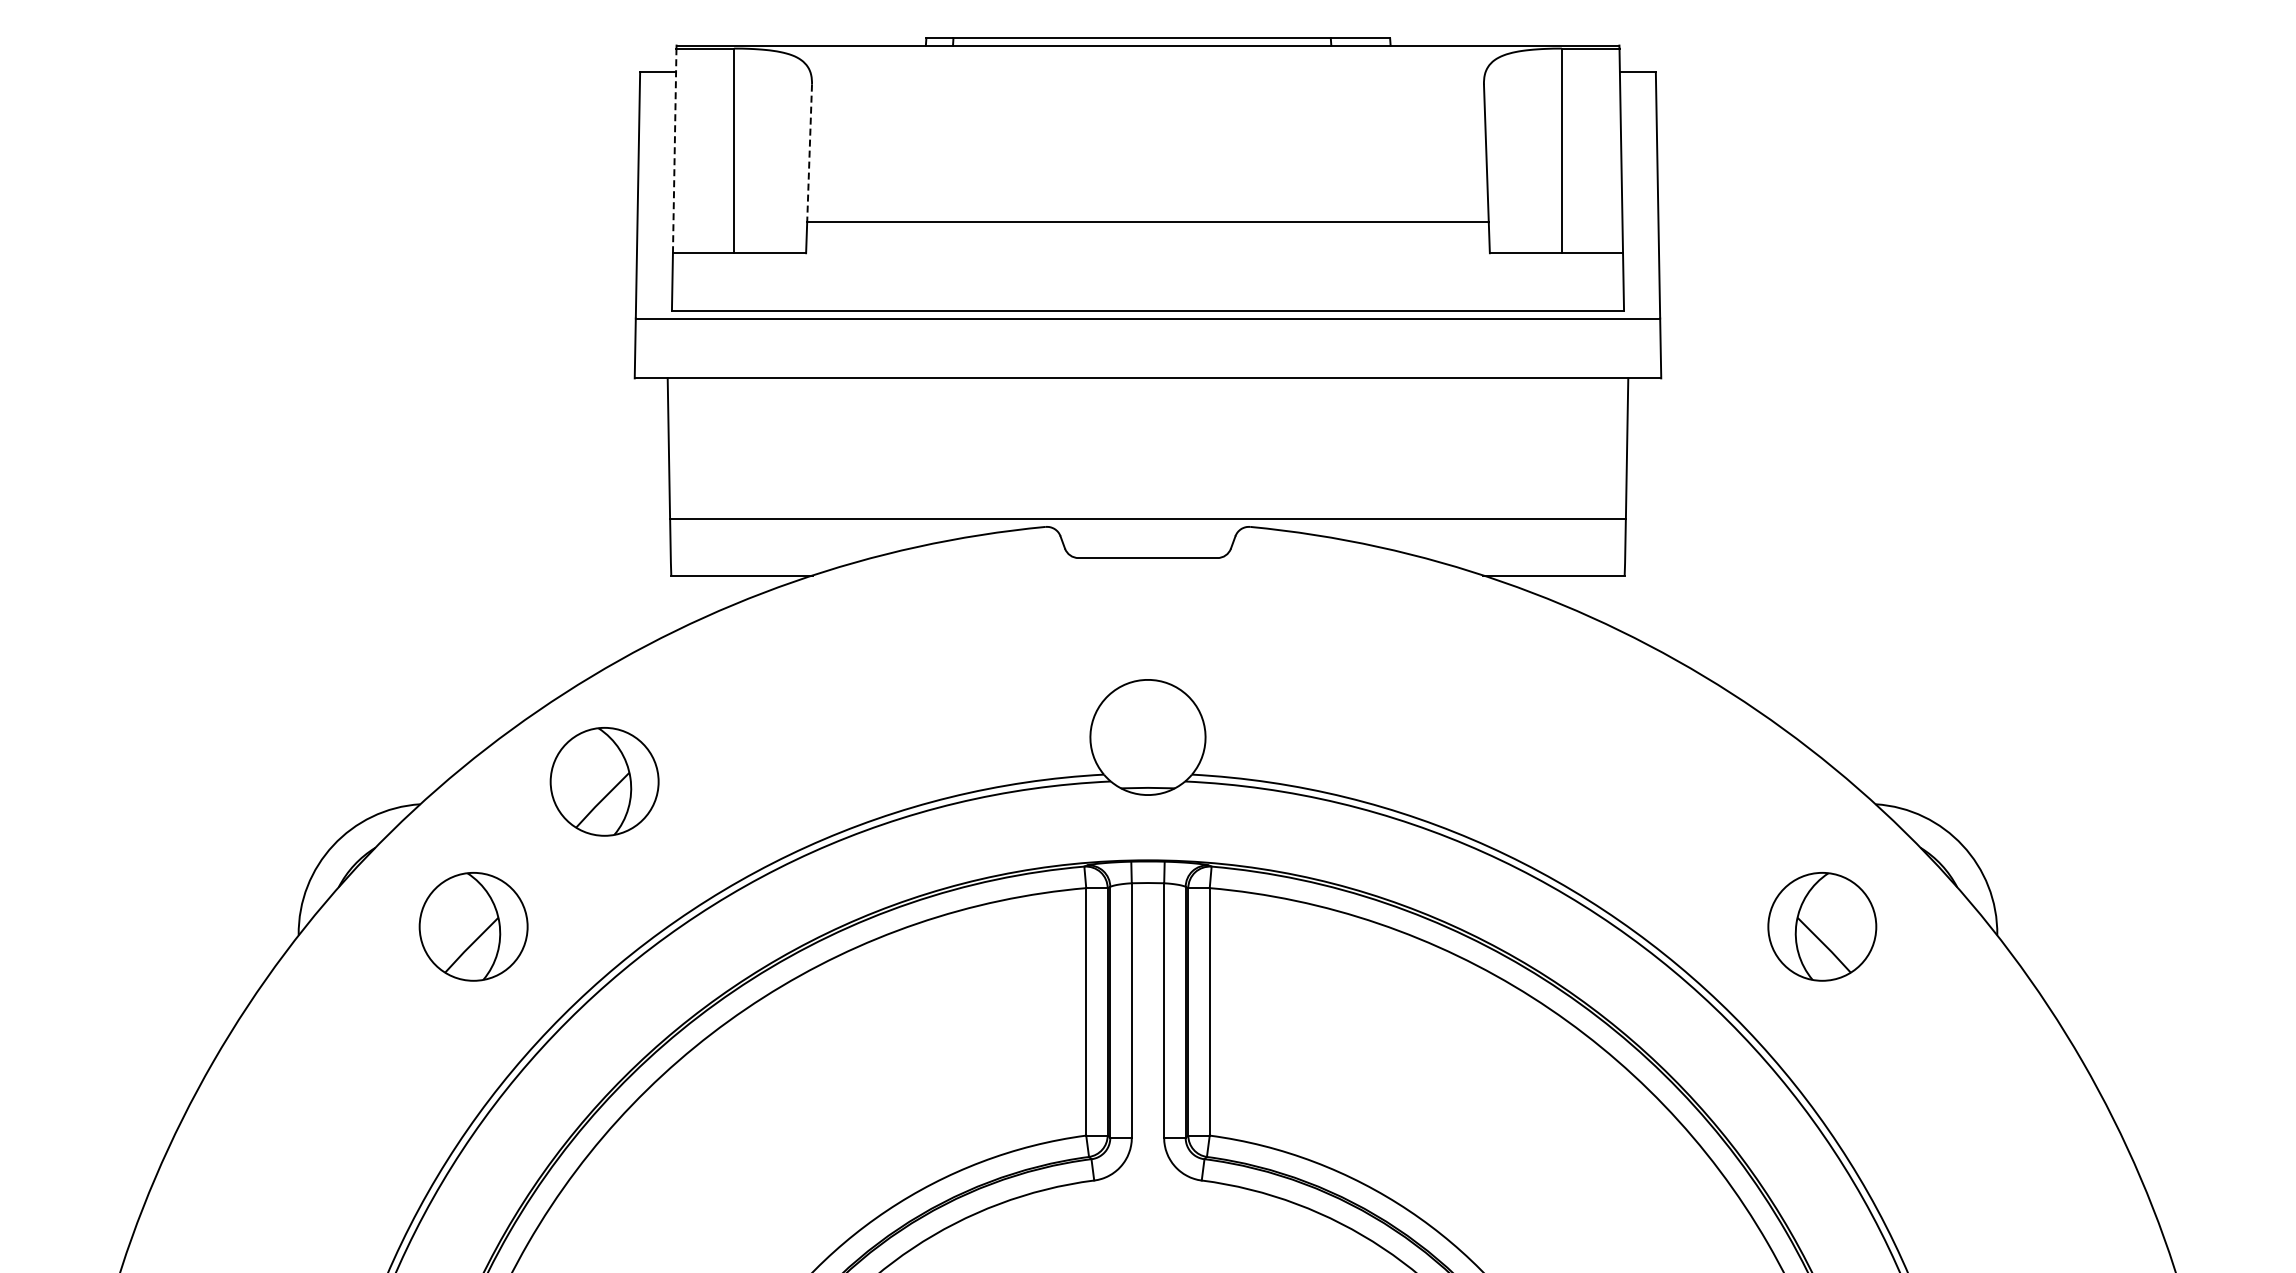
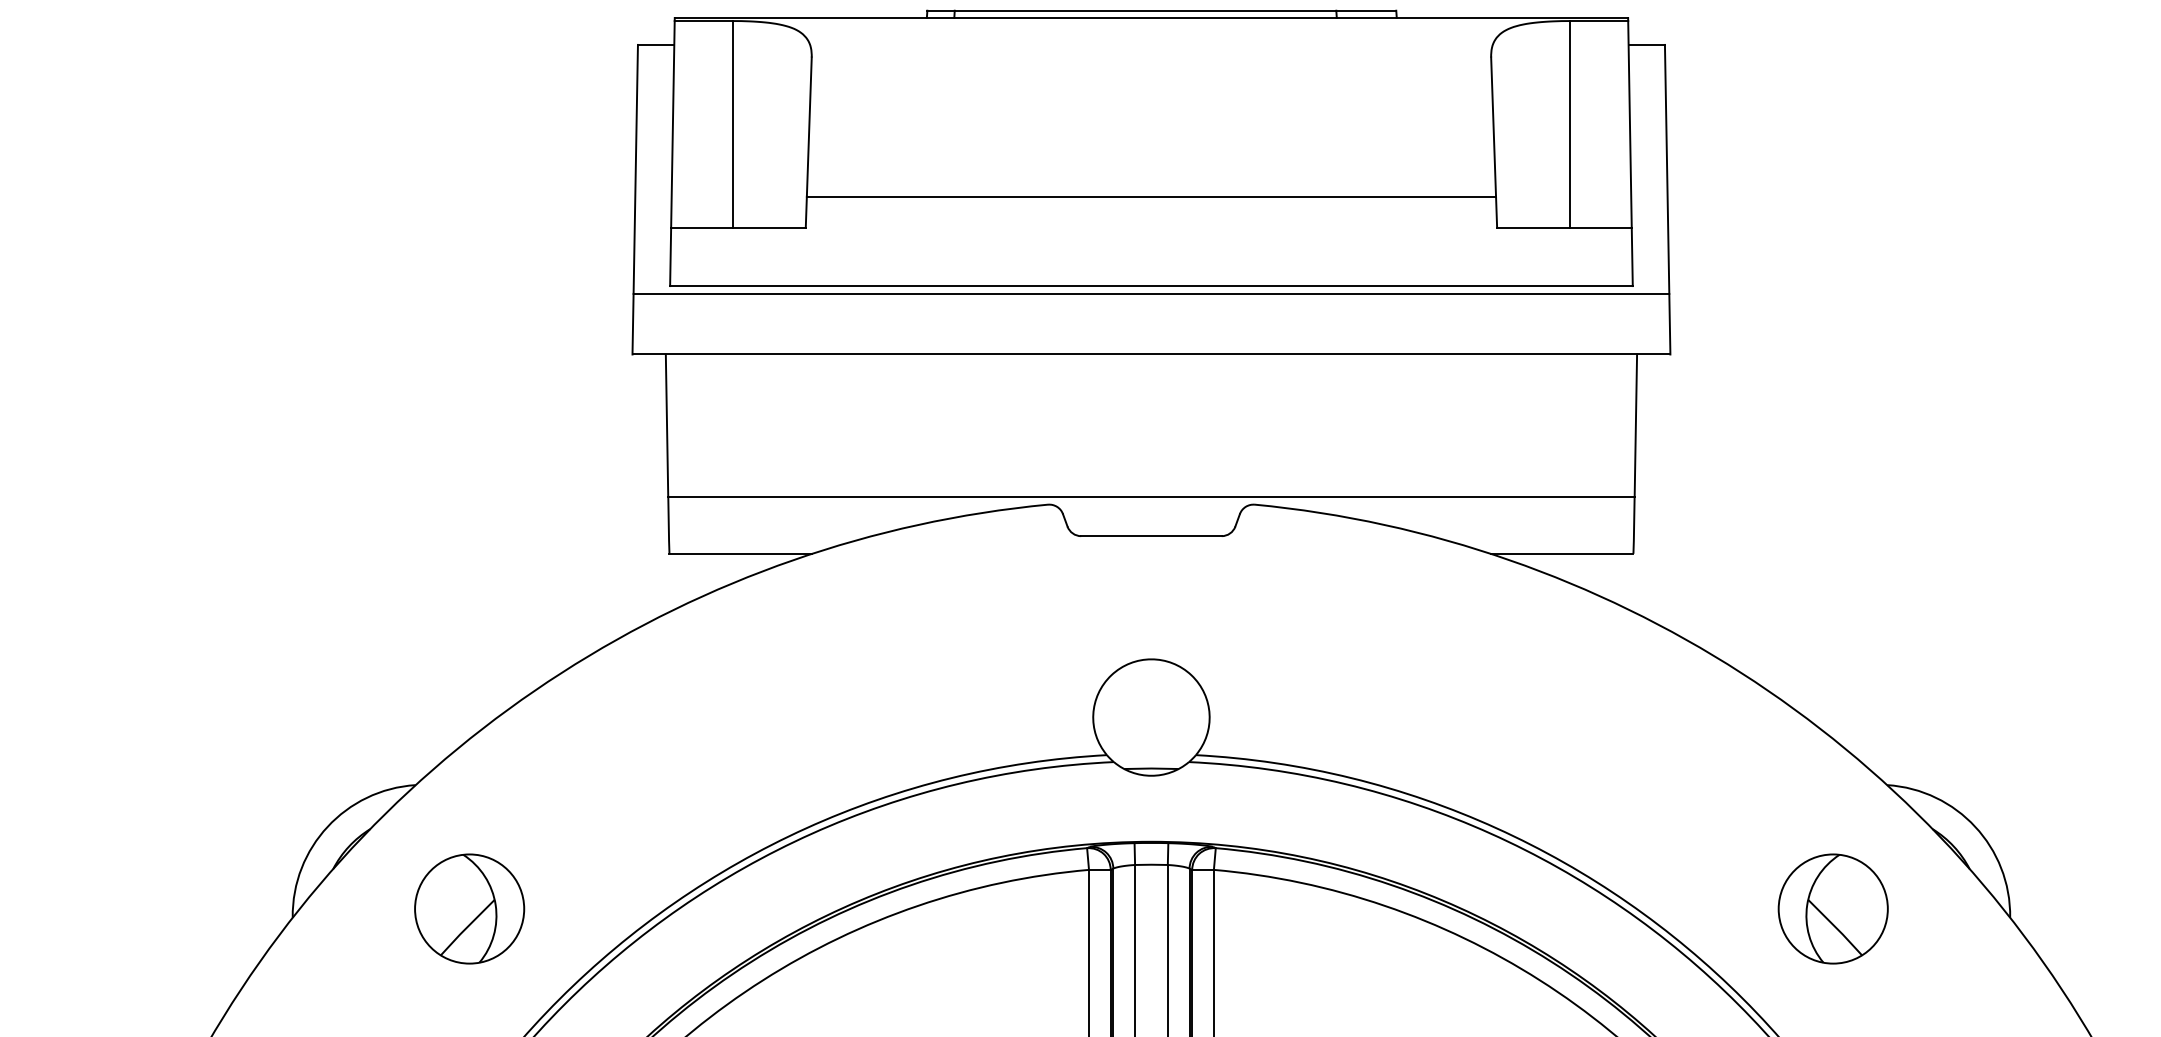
line: (674, 150) -> (672, 124), dashed -> solid
line: (809, 153) -> (809, 127), dashed -> solid
part: (604, 781) -> (601, 762), removed

